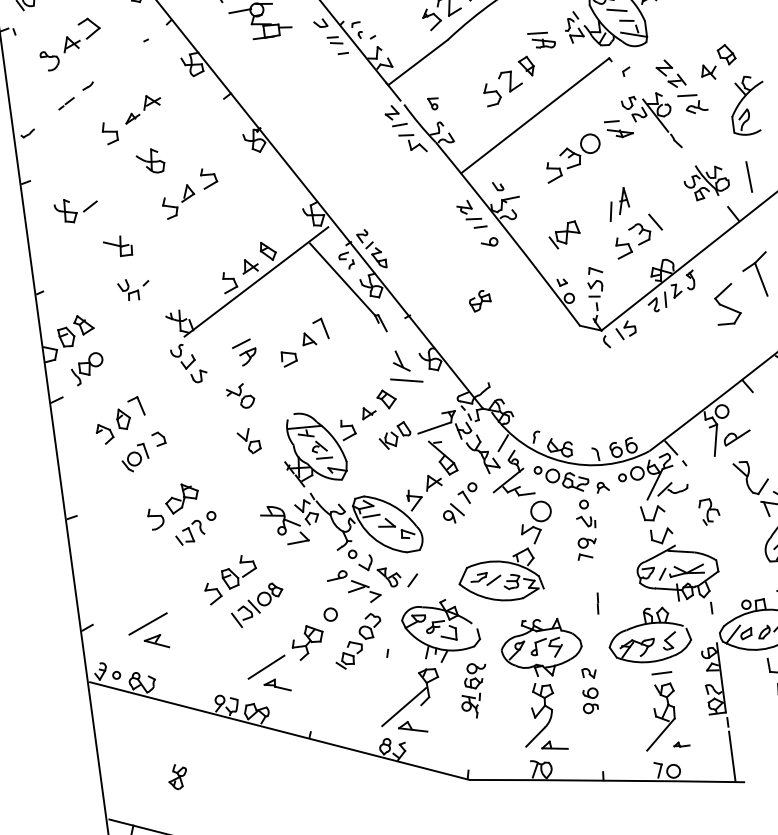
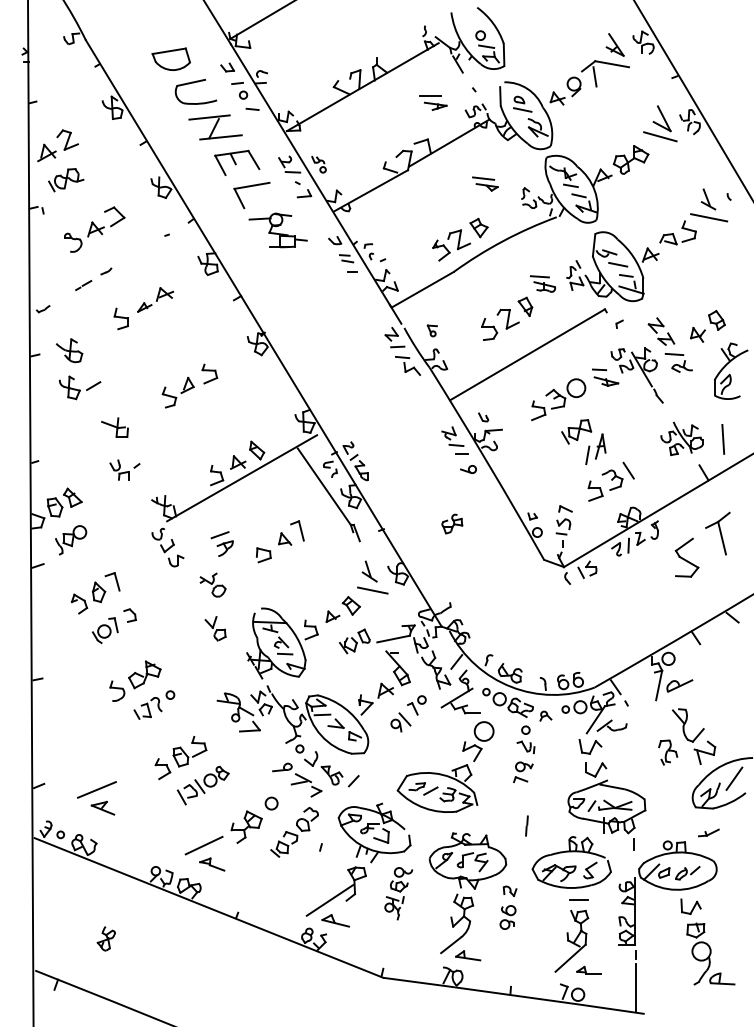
part: (150, 161) -> (69, 350), moved
part: (564, 234) -> (576, 431), moved
part: (709, 511) -> (668, 752), moved
part: (681, 743) -> (588, 969), size x1.67

